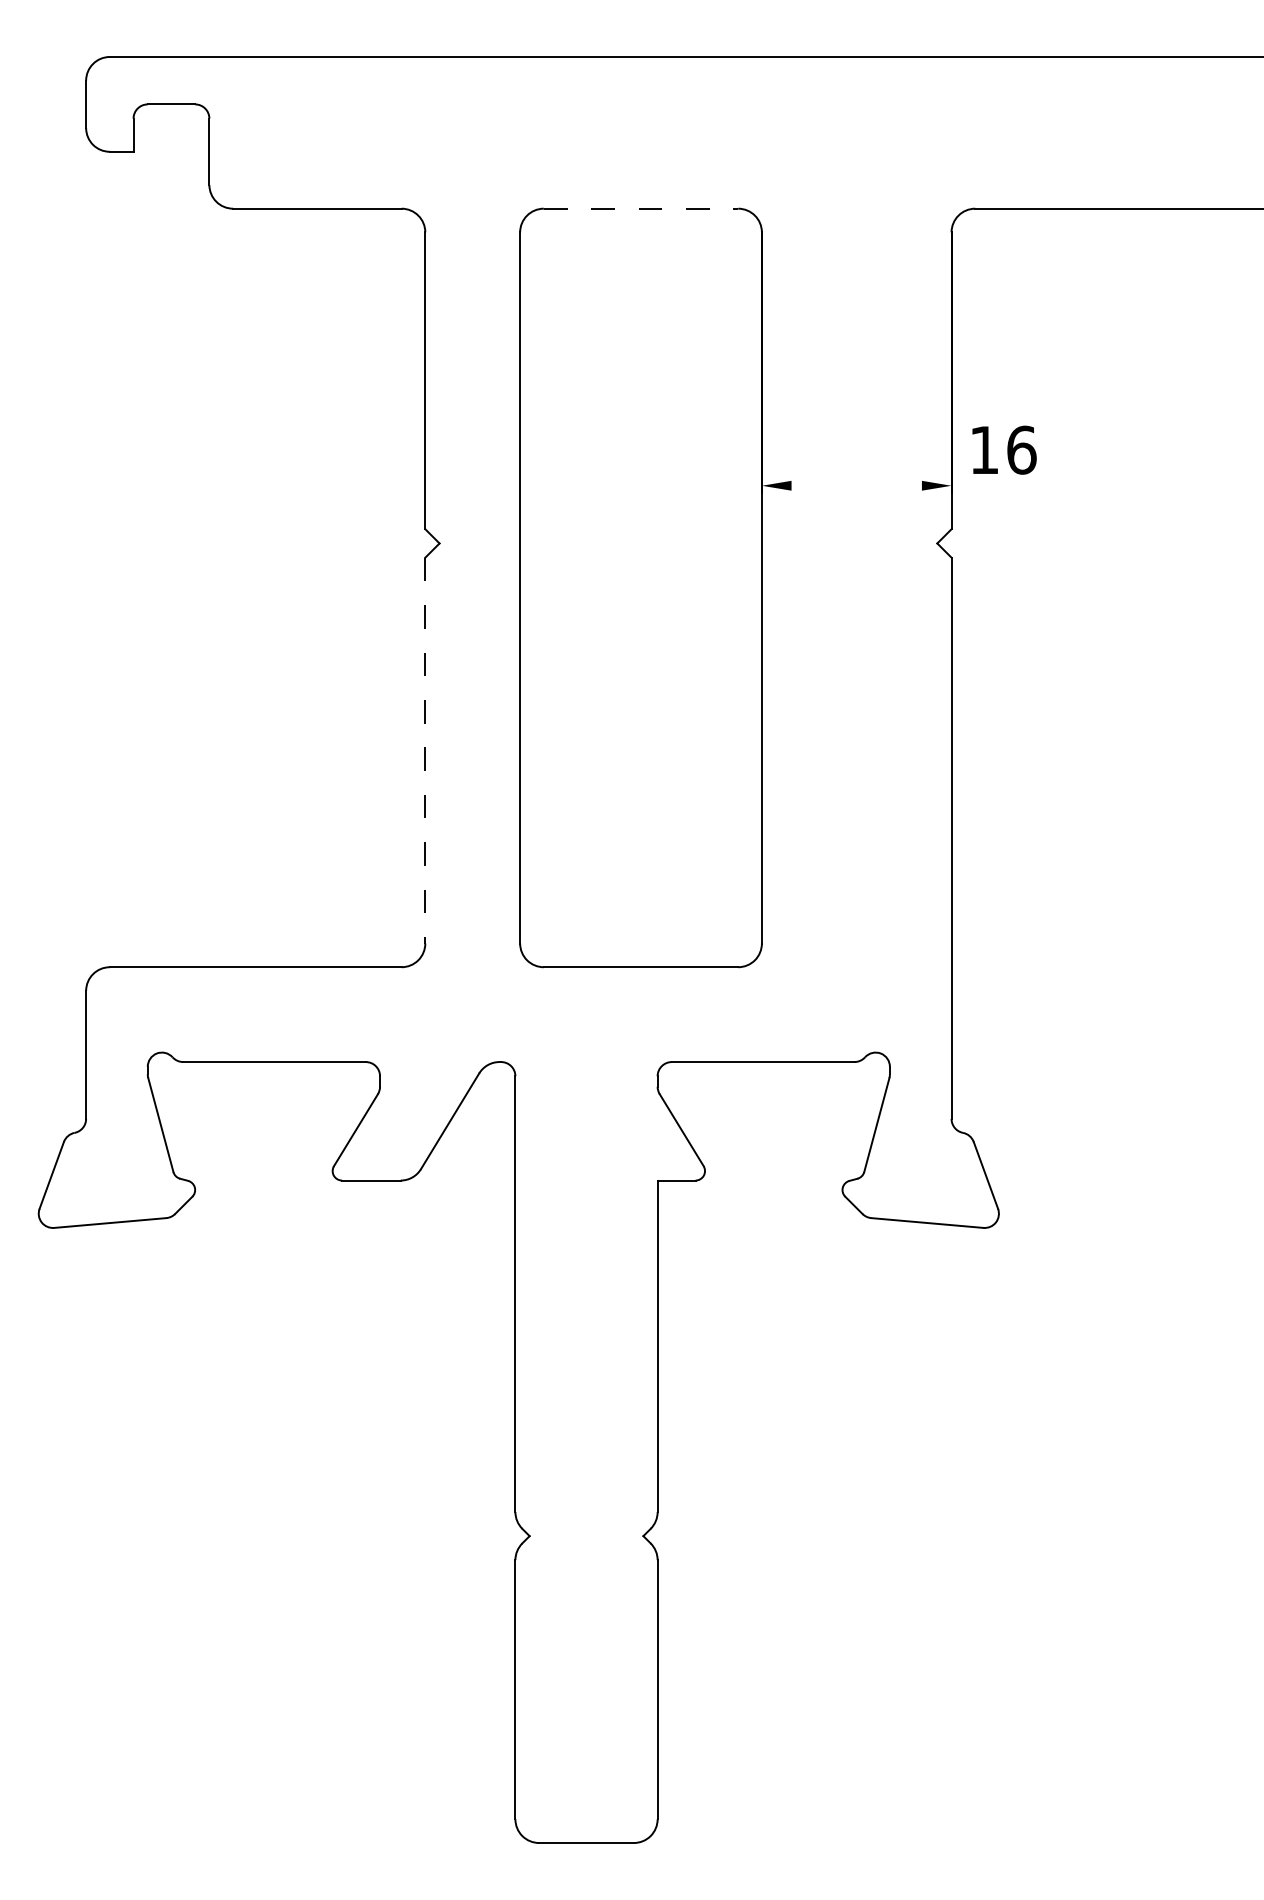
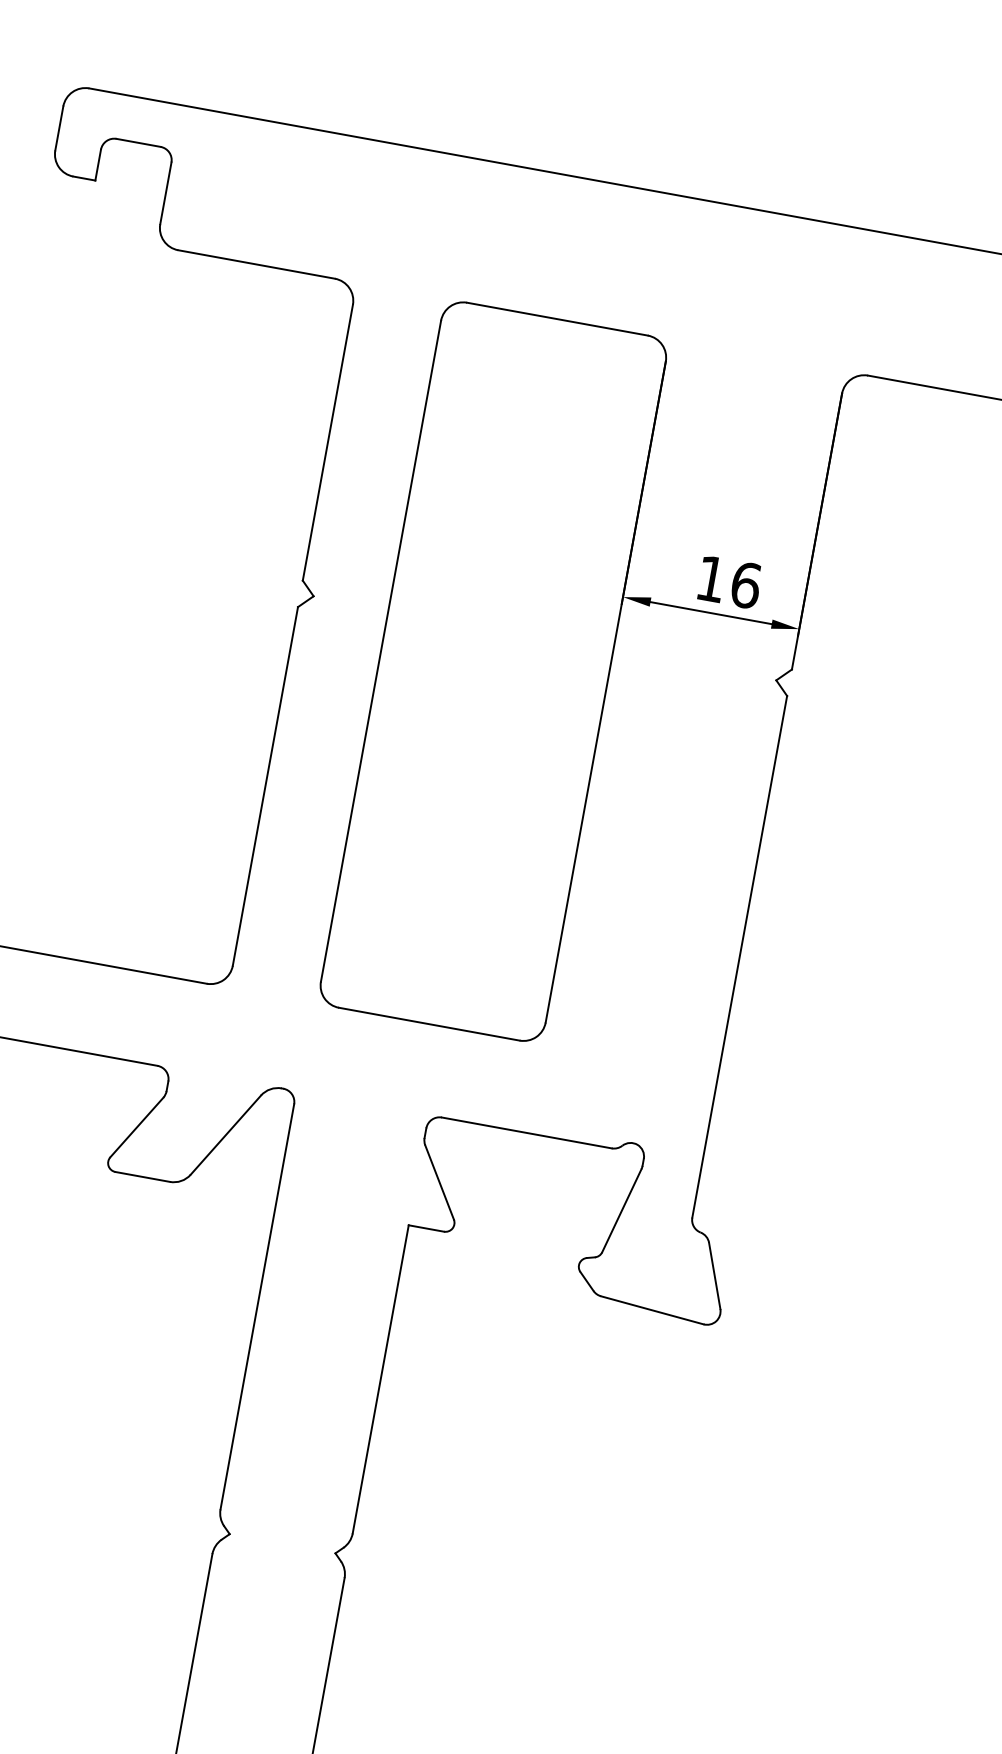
line: (641, 208) -> (557, 319), dashed -> solid
text: (1004, 449) -> (730, 581), moved
line: (856, 485) -> (710, 612), added
line: (425, 750) -> (265, 786), dashed -> solid

